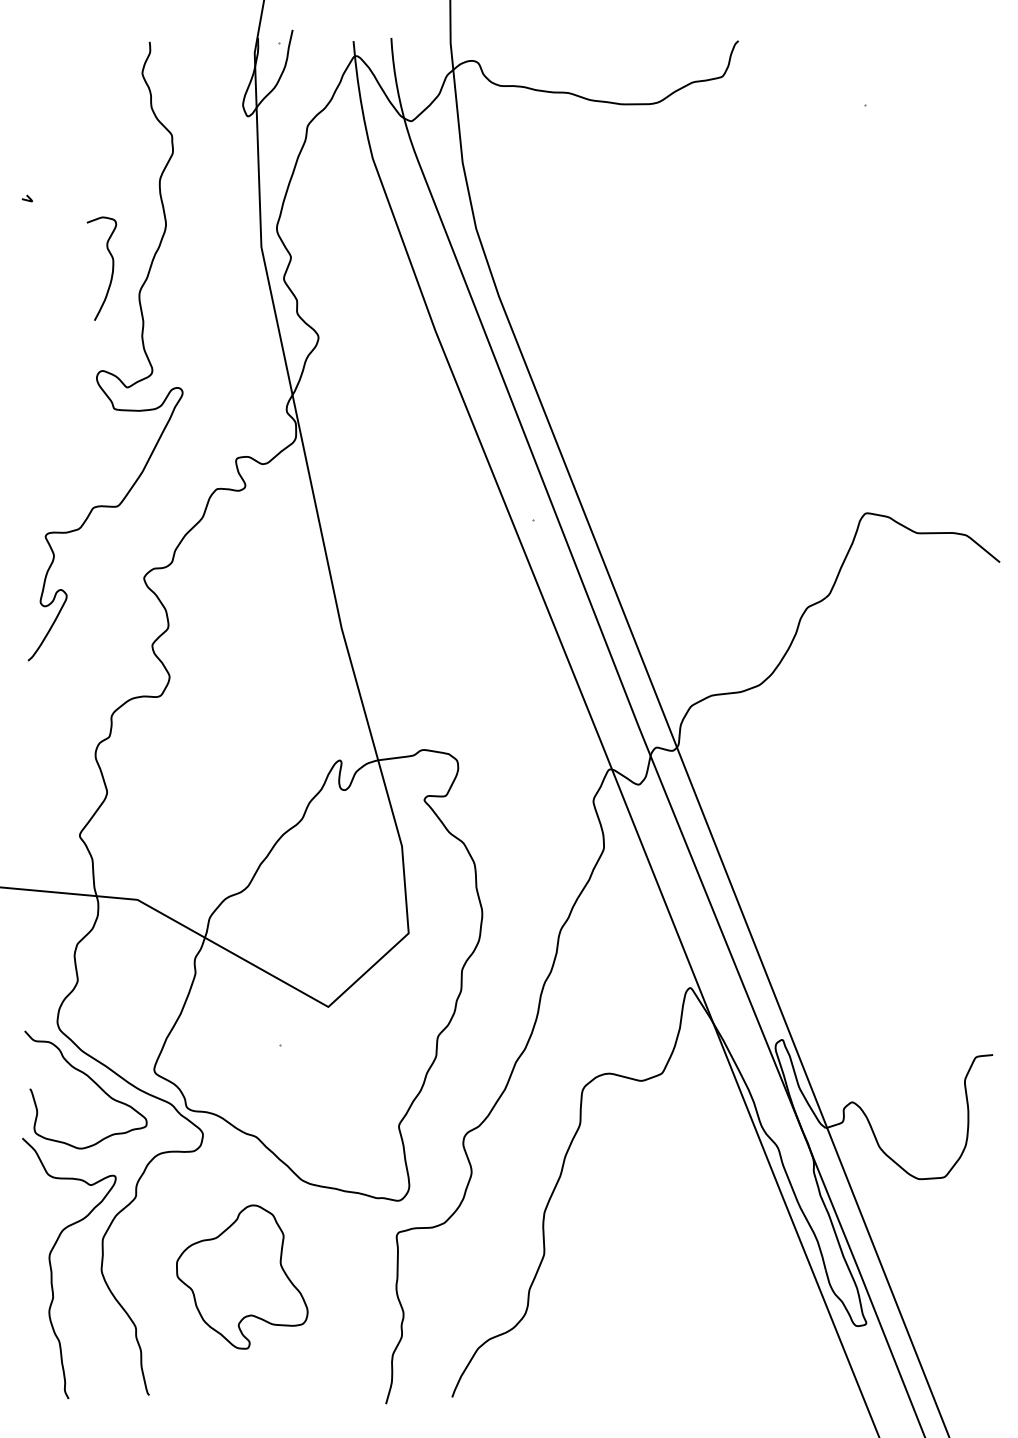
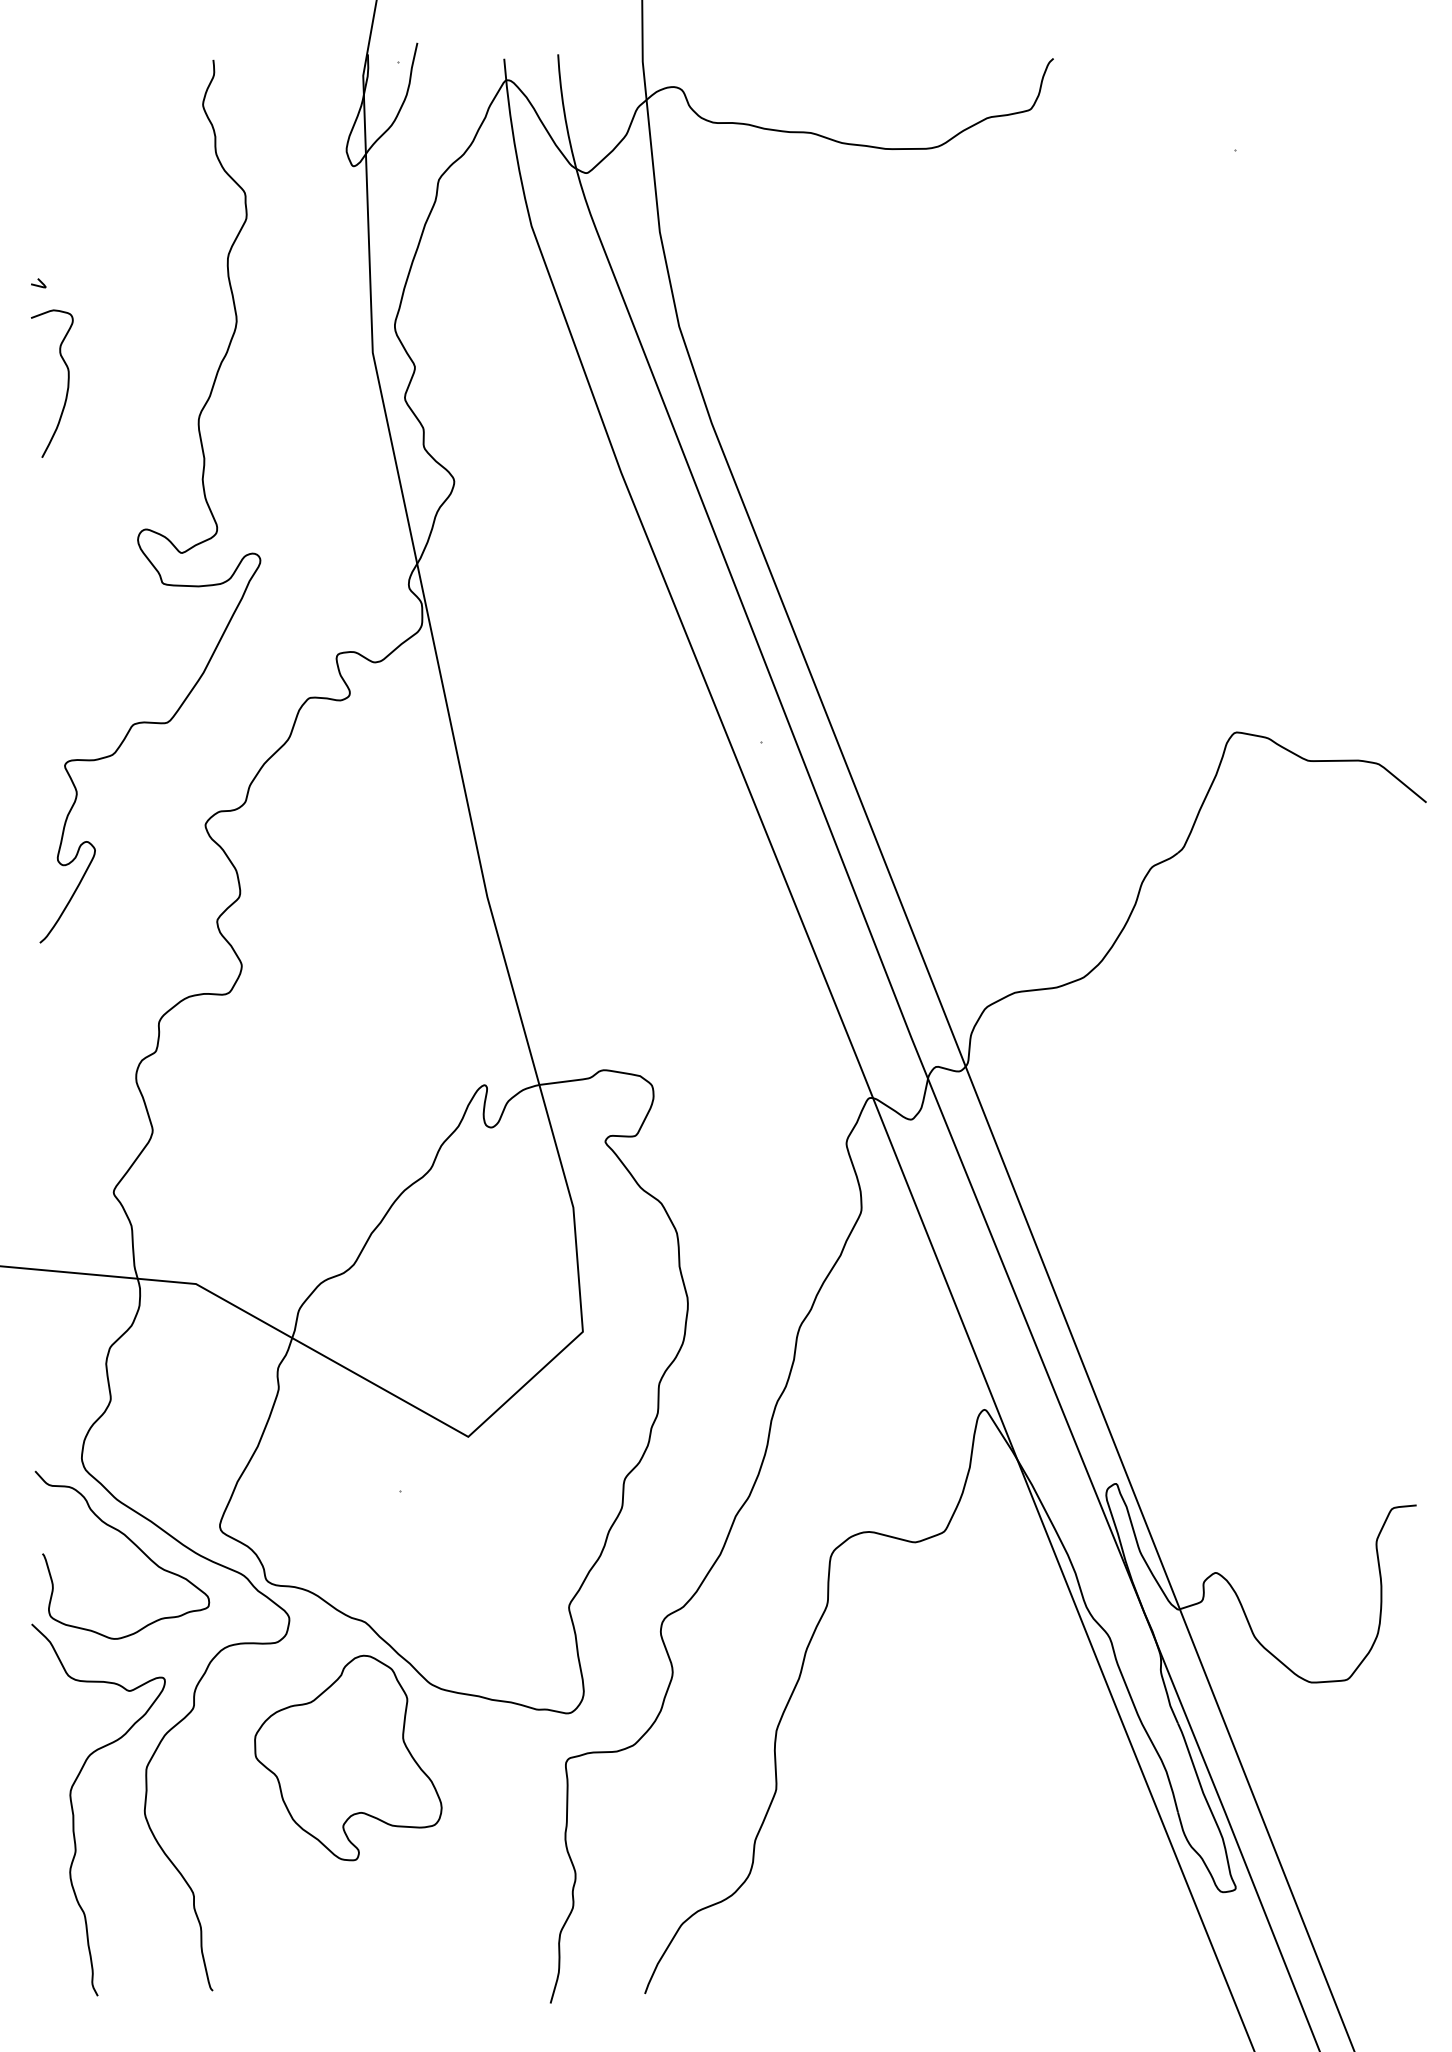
curve: (111, 272) -> (66, 388), moved
part: (242, 1276) -> (348, 1757), moved

